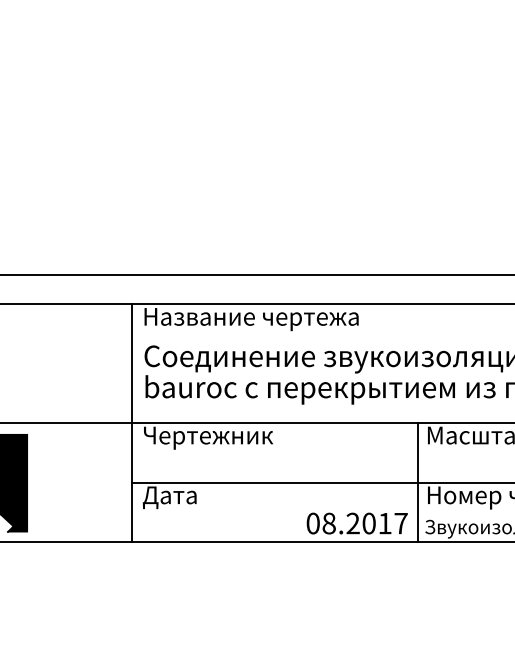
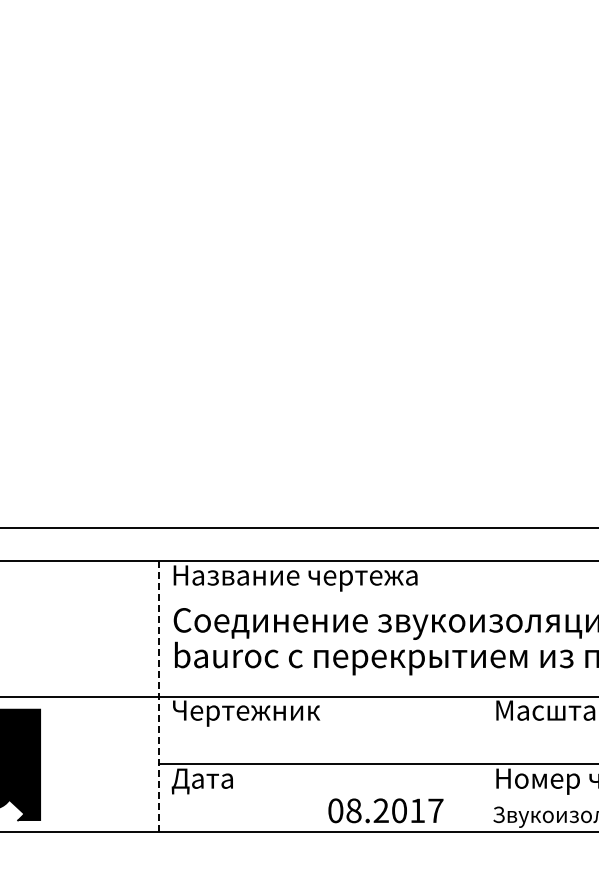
line: (131, 423) -> (158, 696), solid -> dashed
line: (417, 482) -> (484, 764), removed
text: (356, 523) -> (385, 810), moved

